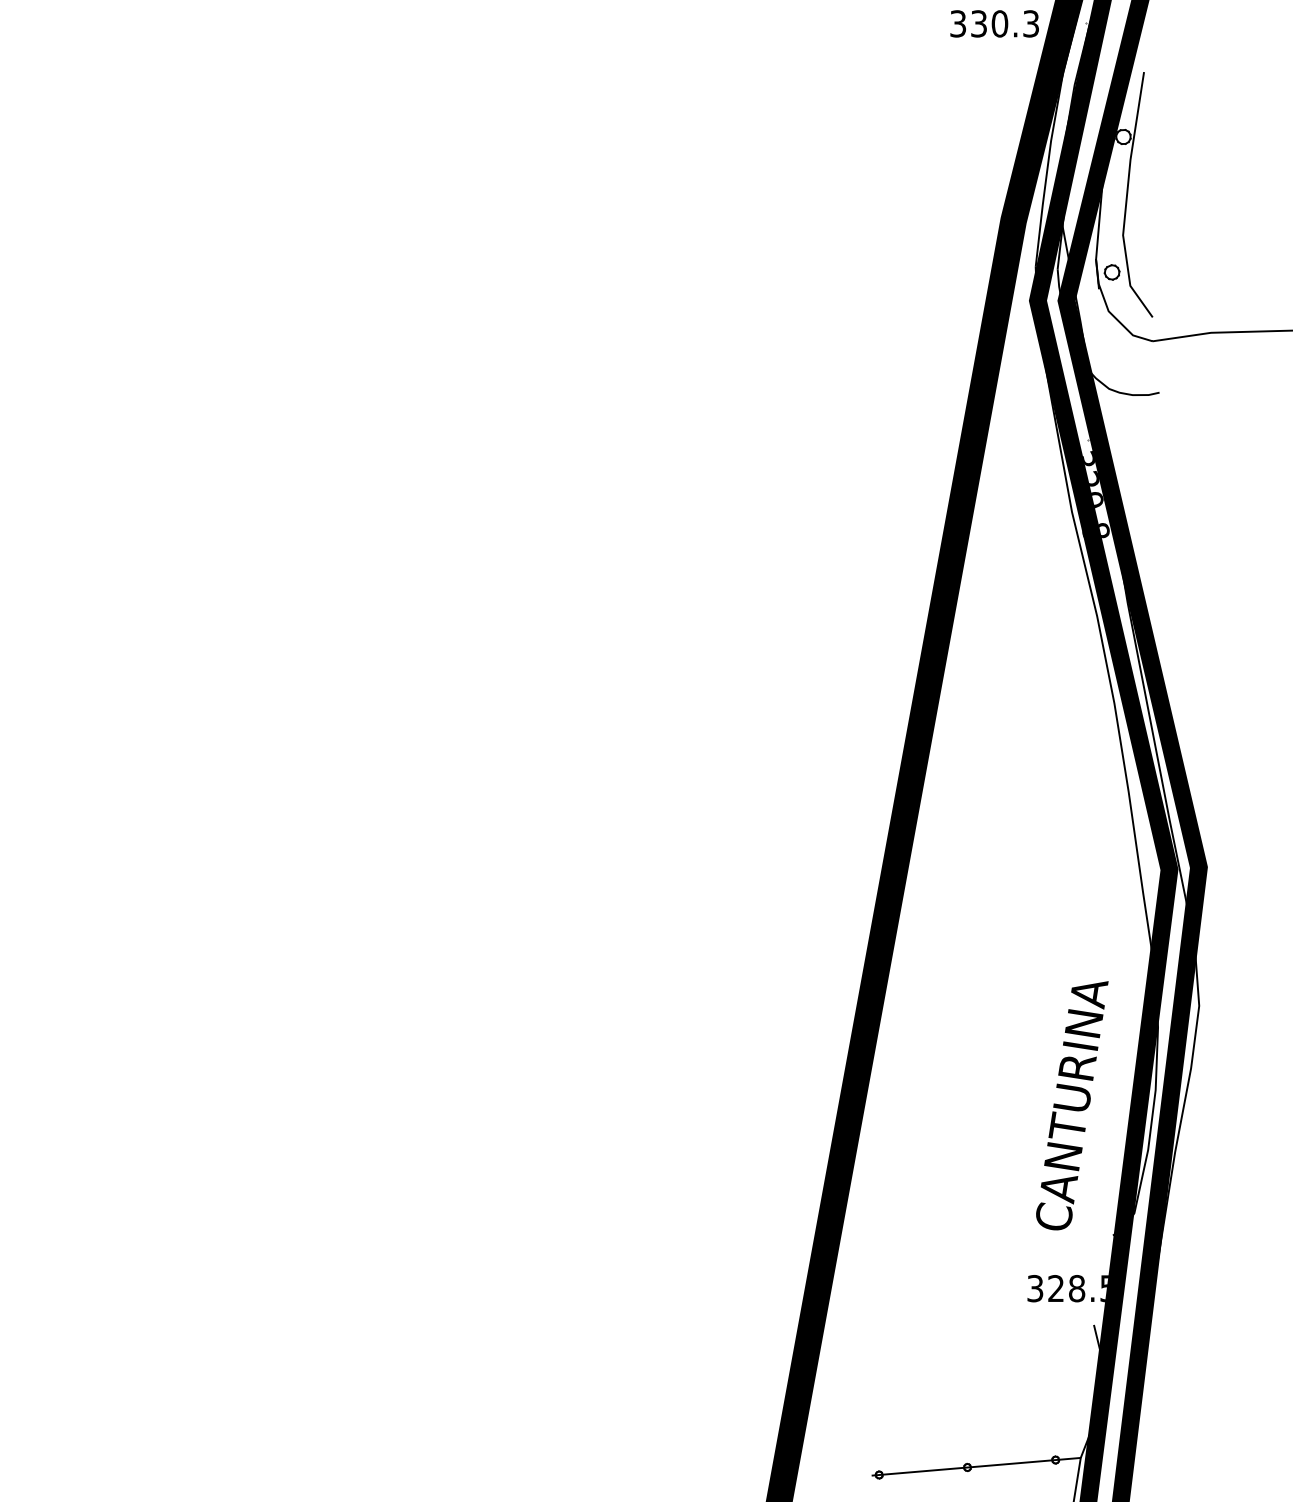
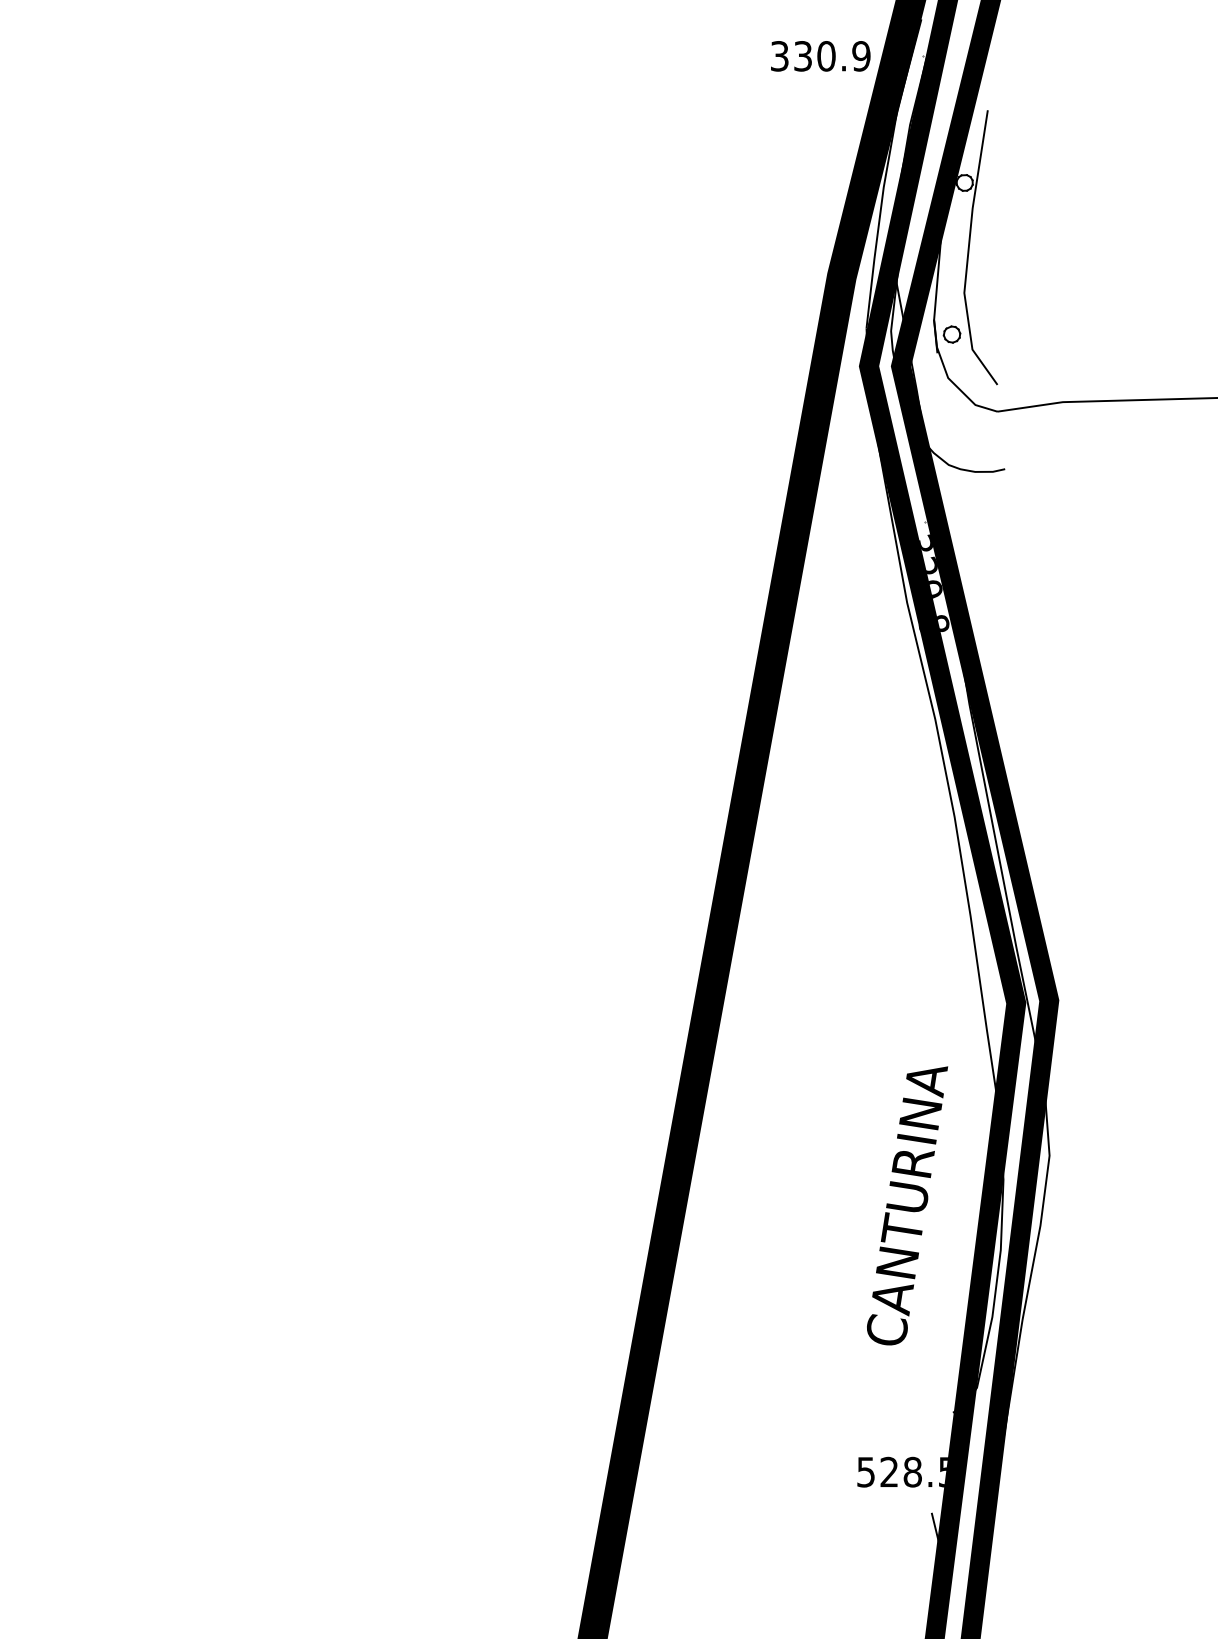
text: (1031, 23) -> (861, 55), 330.3 -> 330.9
text: (1072, 1105) -> (907, 1205), moved
text: (1035, 1288) -> (866, 1472), 328.5 -> 528.5

